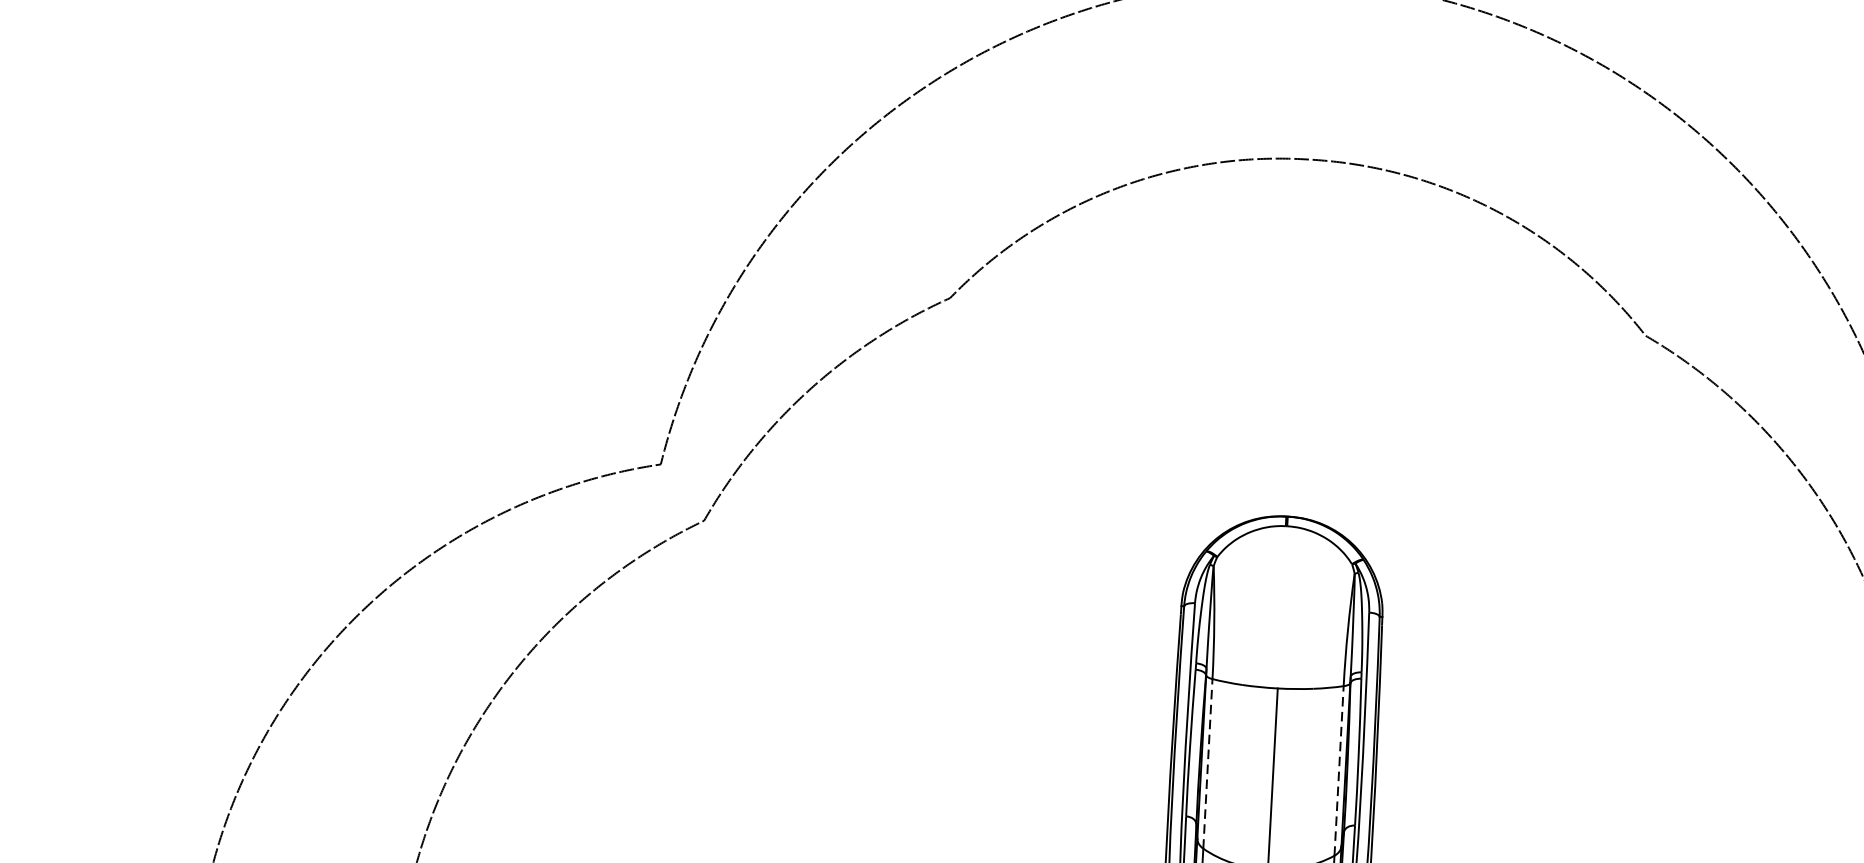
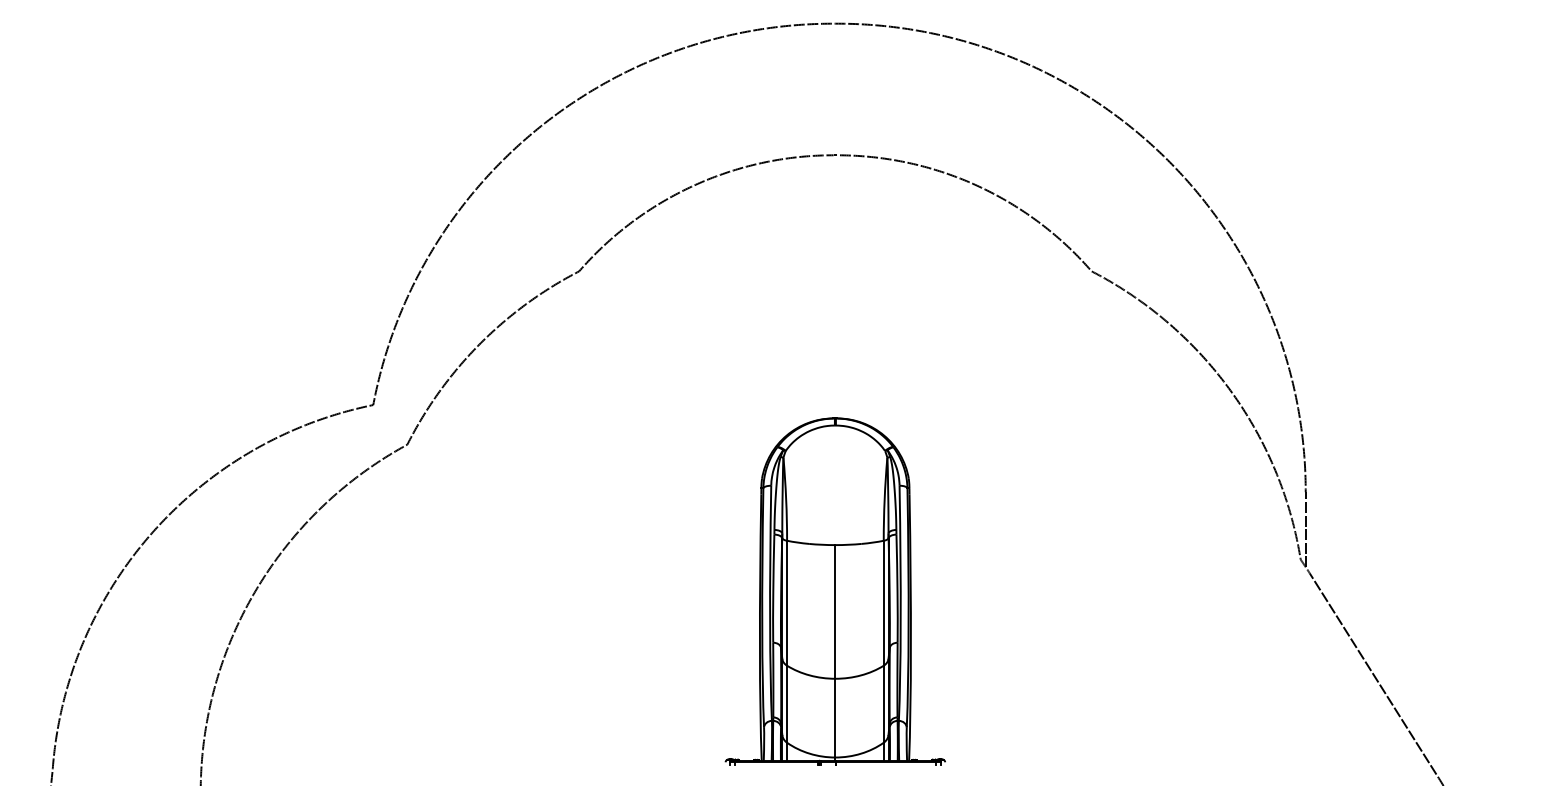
line: (1208, 762) -> (787, 602), dashed -> solid
line: (1338, 769) -> (883, 602), dashed -> solid

